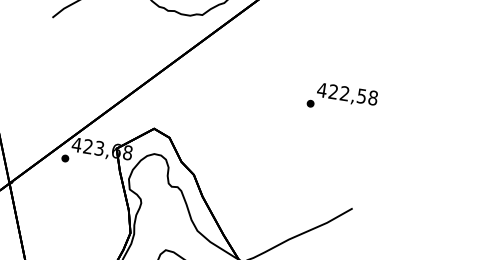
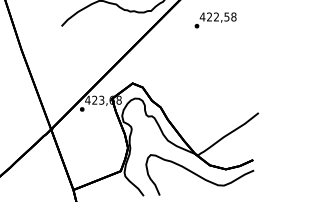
text: (342, 99) -> (215, 20), moved

